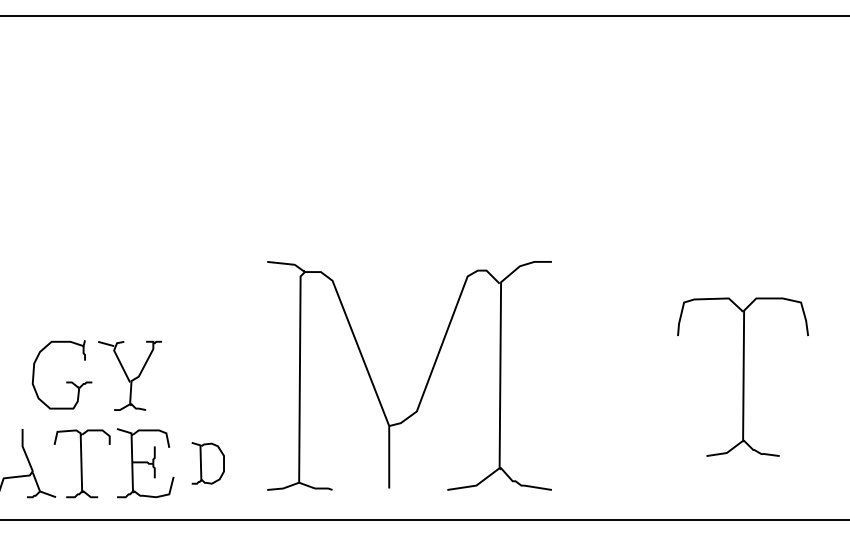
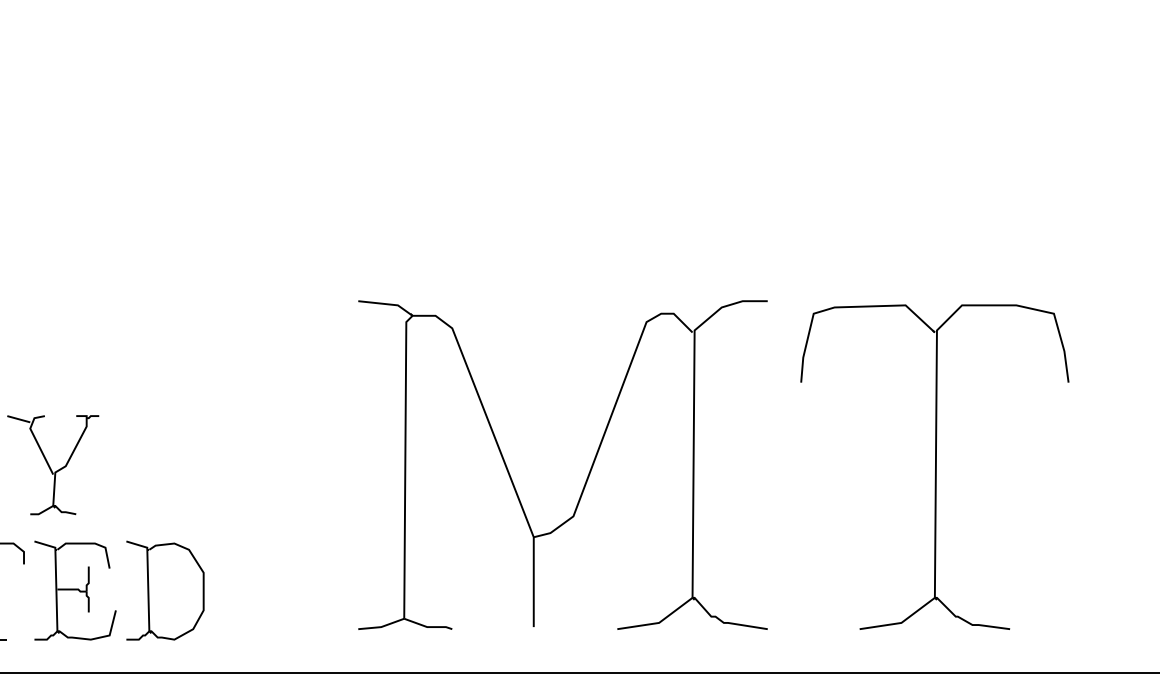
part: (742, 376) -> (933, 465), size x1.43
part: (426, 382) -> (587, 474), moved
part: (207, 463) -> (164, 591), size x1.67

